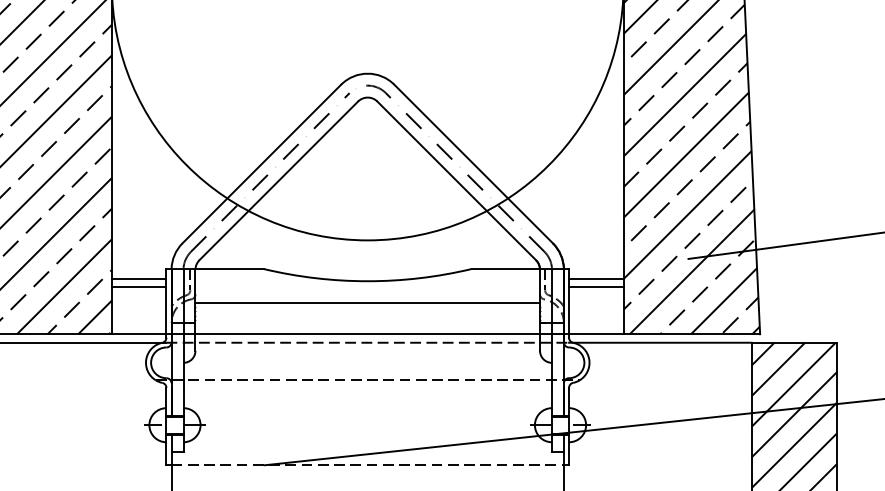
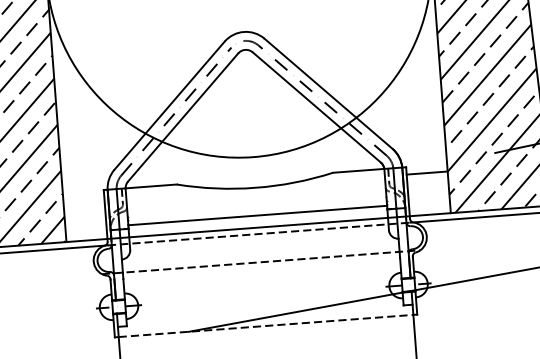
line: (138, 278) -> (83, 198), removed
line: (138, 287) -> (83, 205), removed
line: (596, 287) -> (427, 179), removed
line: (367, 303) -> (257, 215), moved

